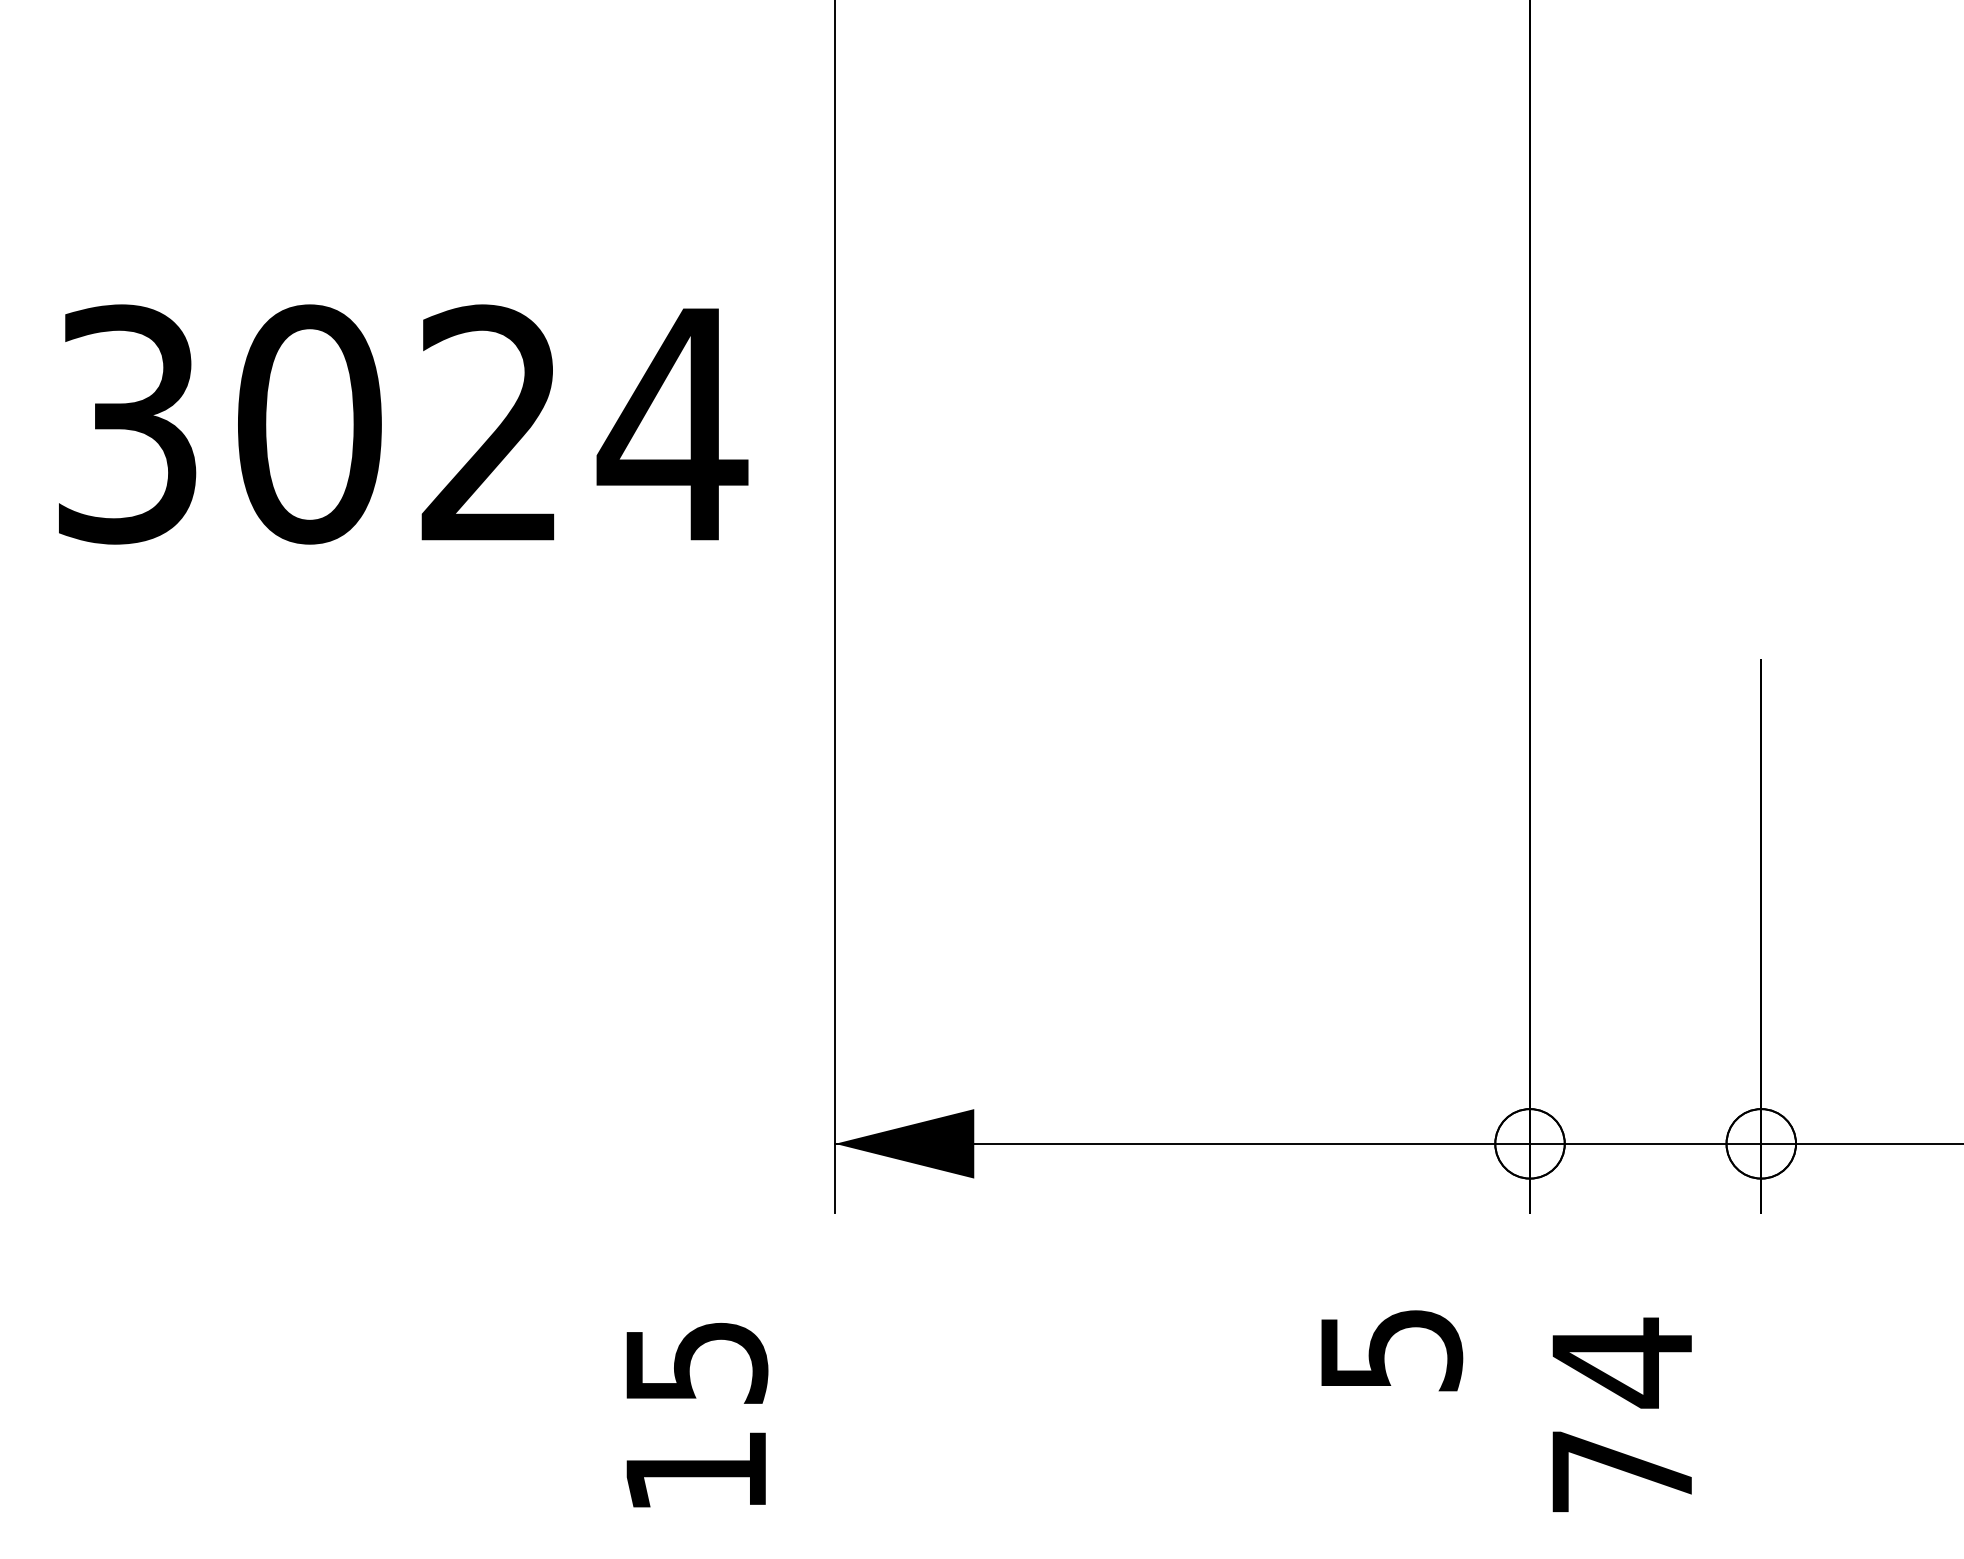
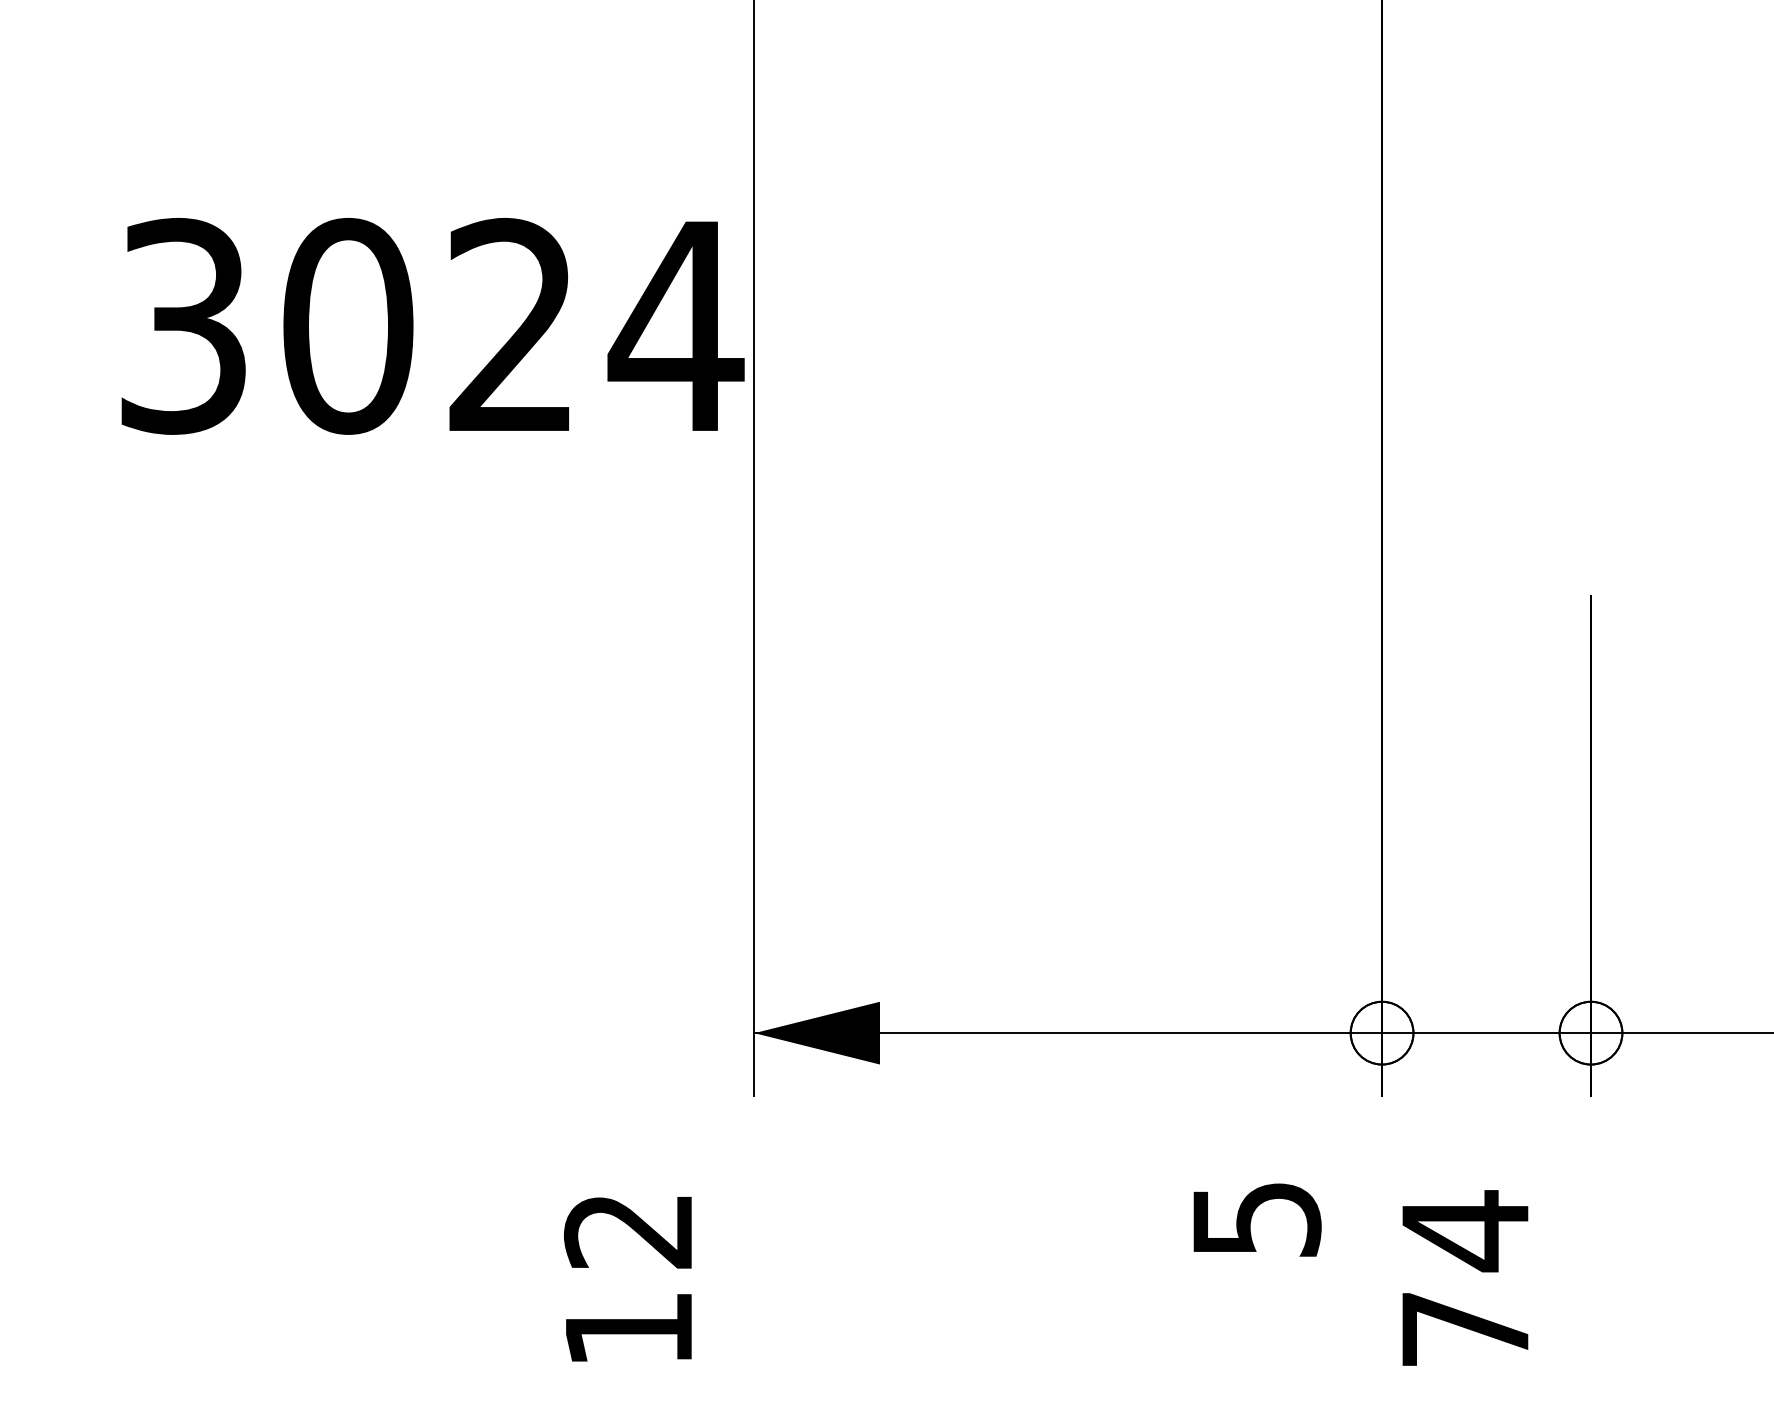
text: (403, 424) -> (433, 326), moved
text: (696, 1363) -> (629, 1231), 15 -> 12

